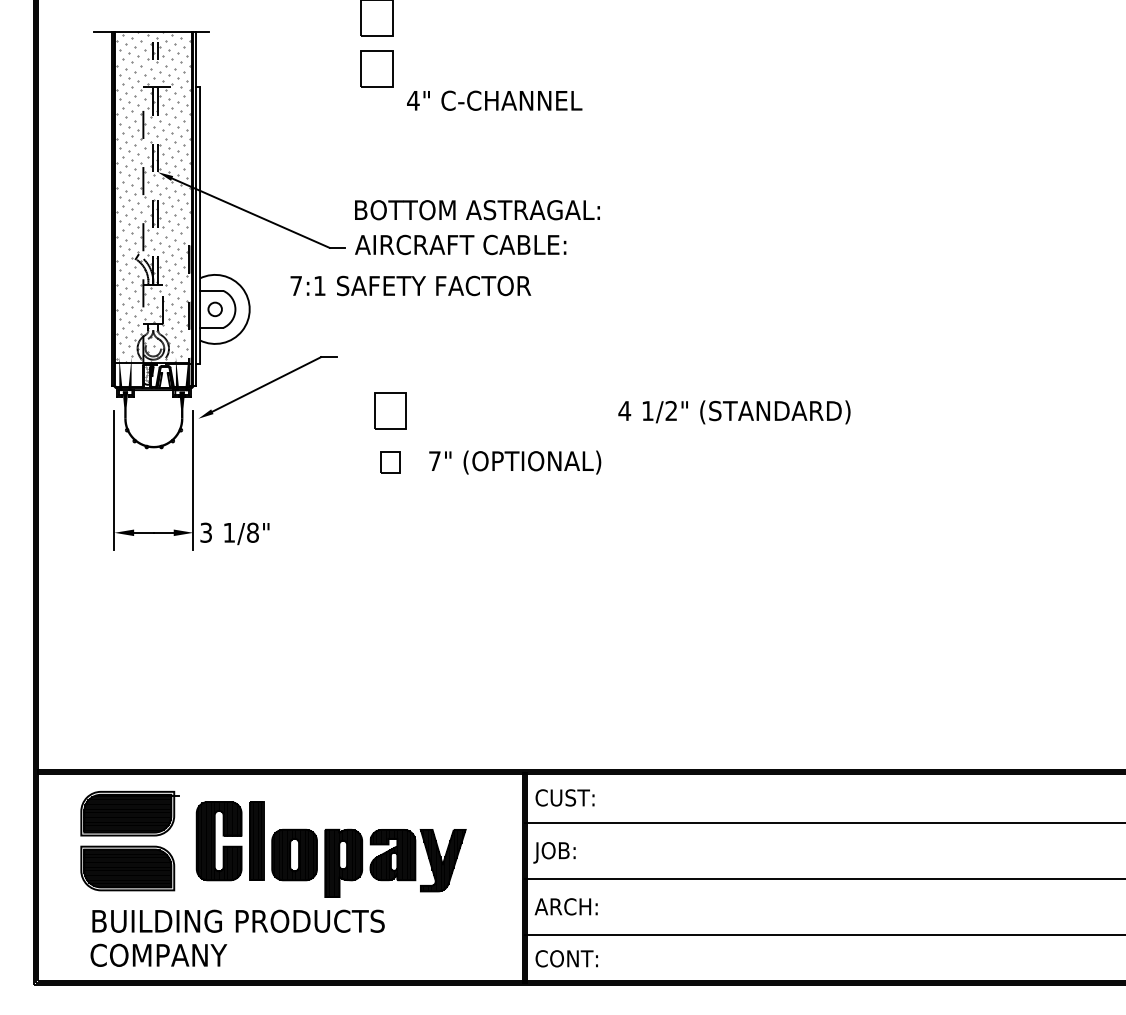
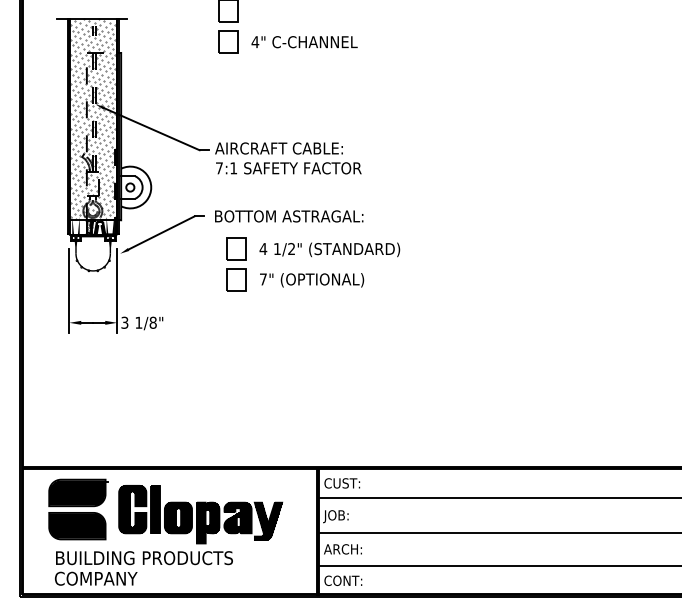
text: (494, 101) -> (304, 42), moved
text: (477, 210) -> (289, 216), moved
text: (410, 286) -> (288, 168), moved
text: (733, 411) -> (329, 249), moved
part: (390, 461) -> (236, 279), size x1.67

